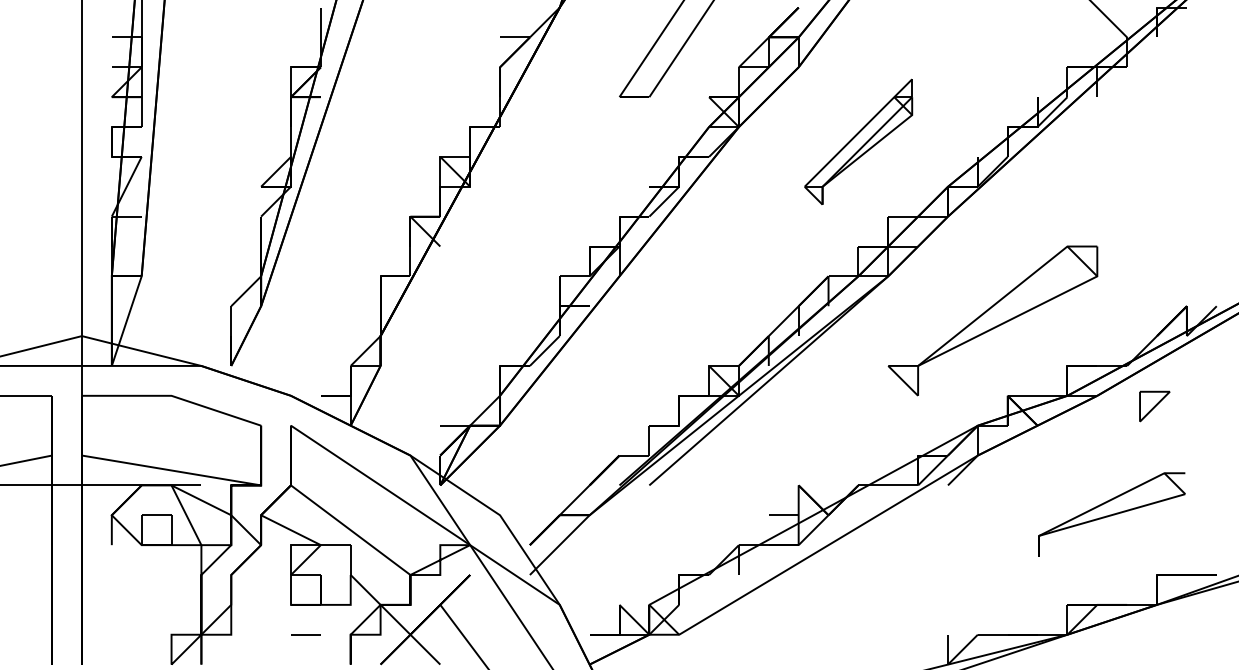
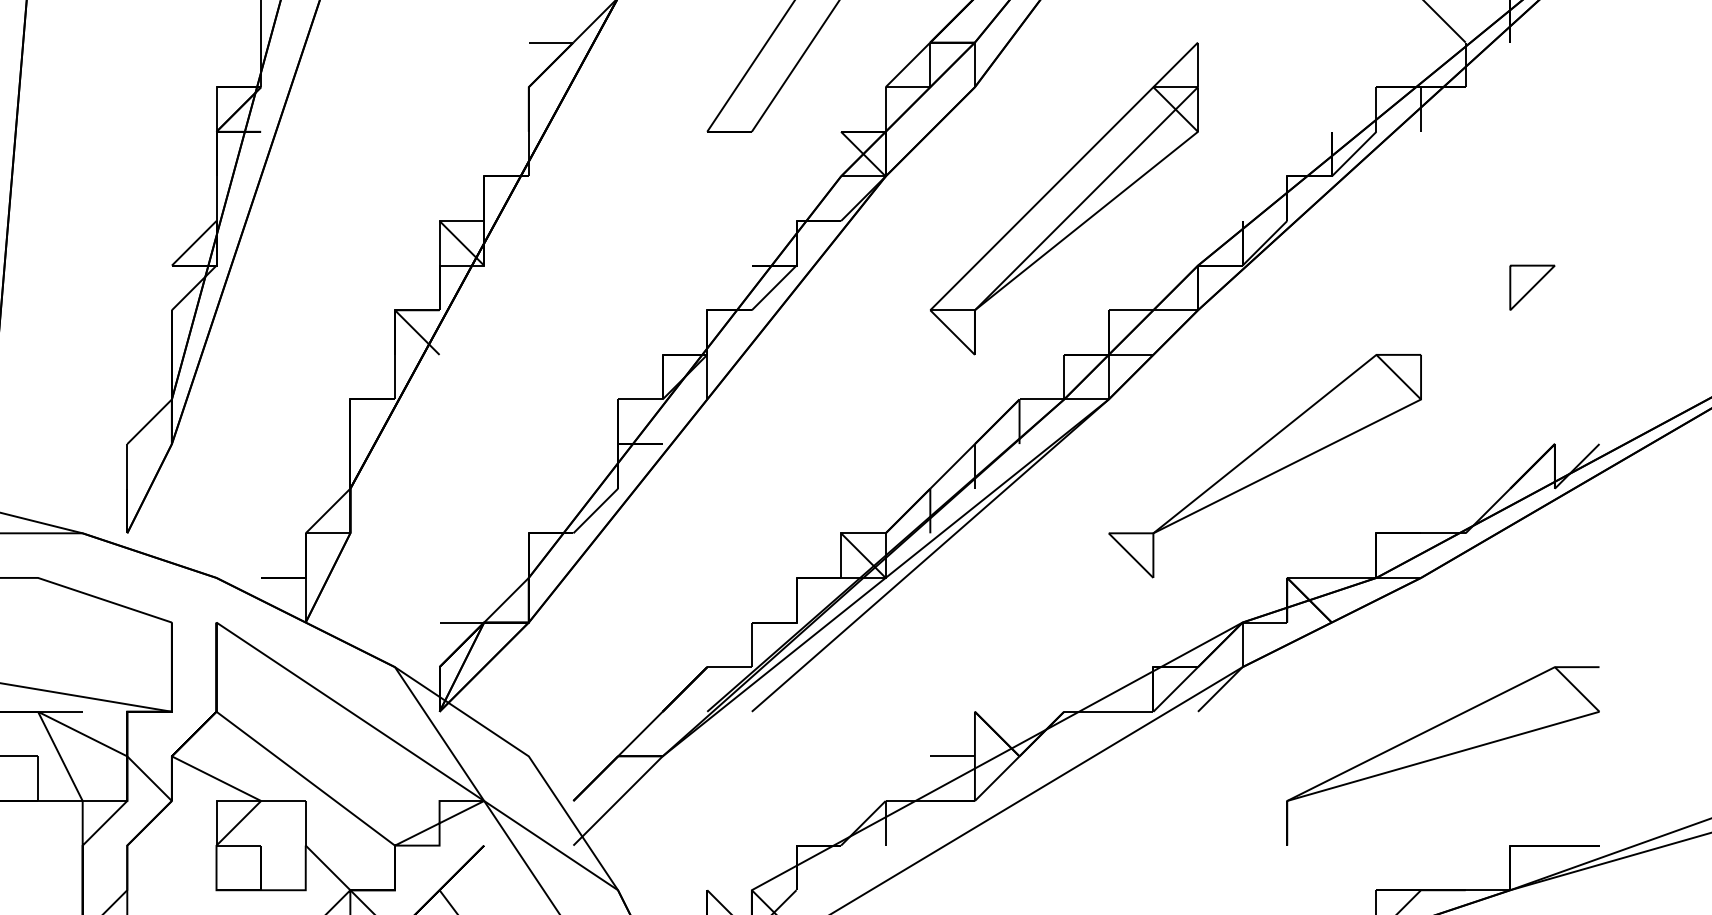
part: (858, 141) -> (1064, 197), size x1.67
part: (1154, 406) -> (1531, 287), moved
part: (1111, 514) -> (1442, 755), size x1.43

